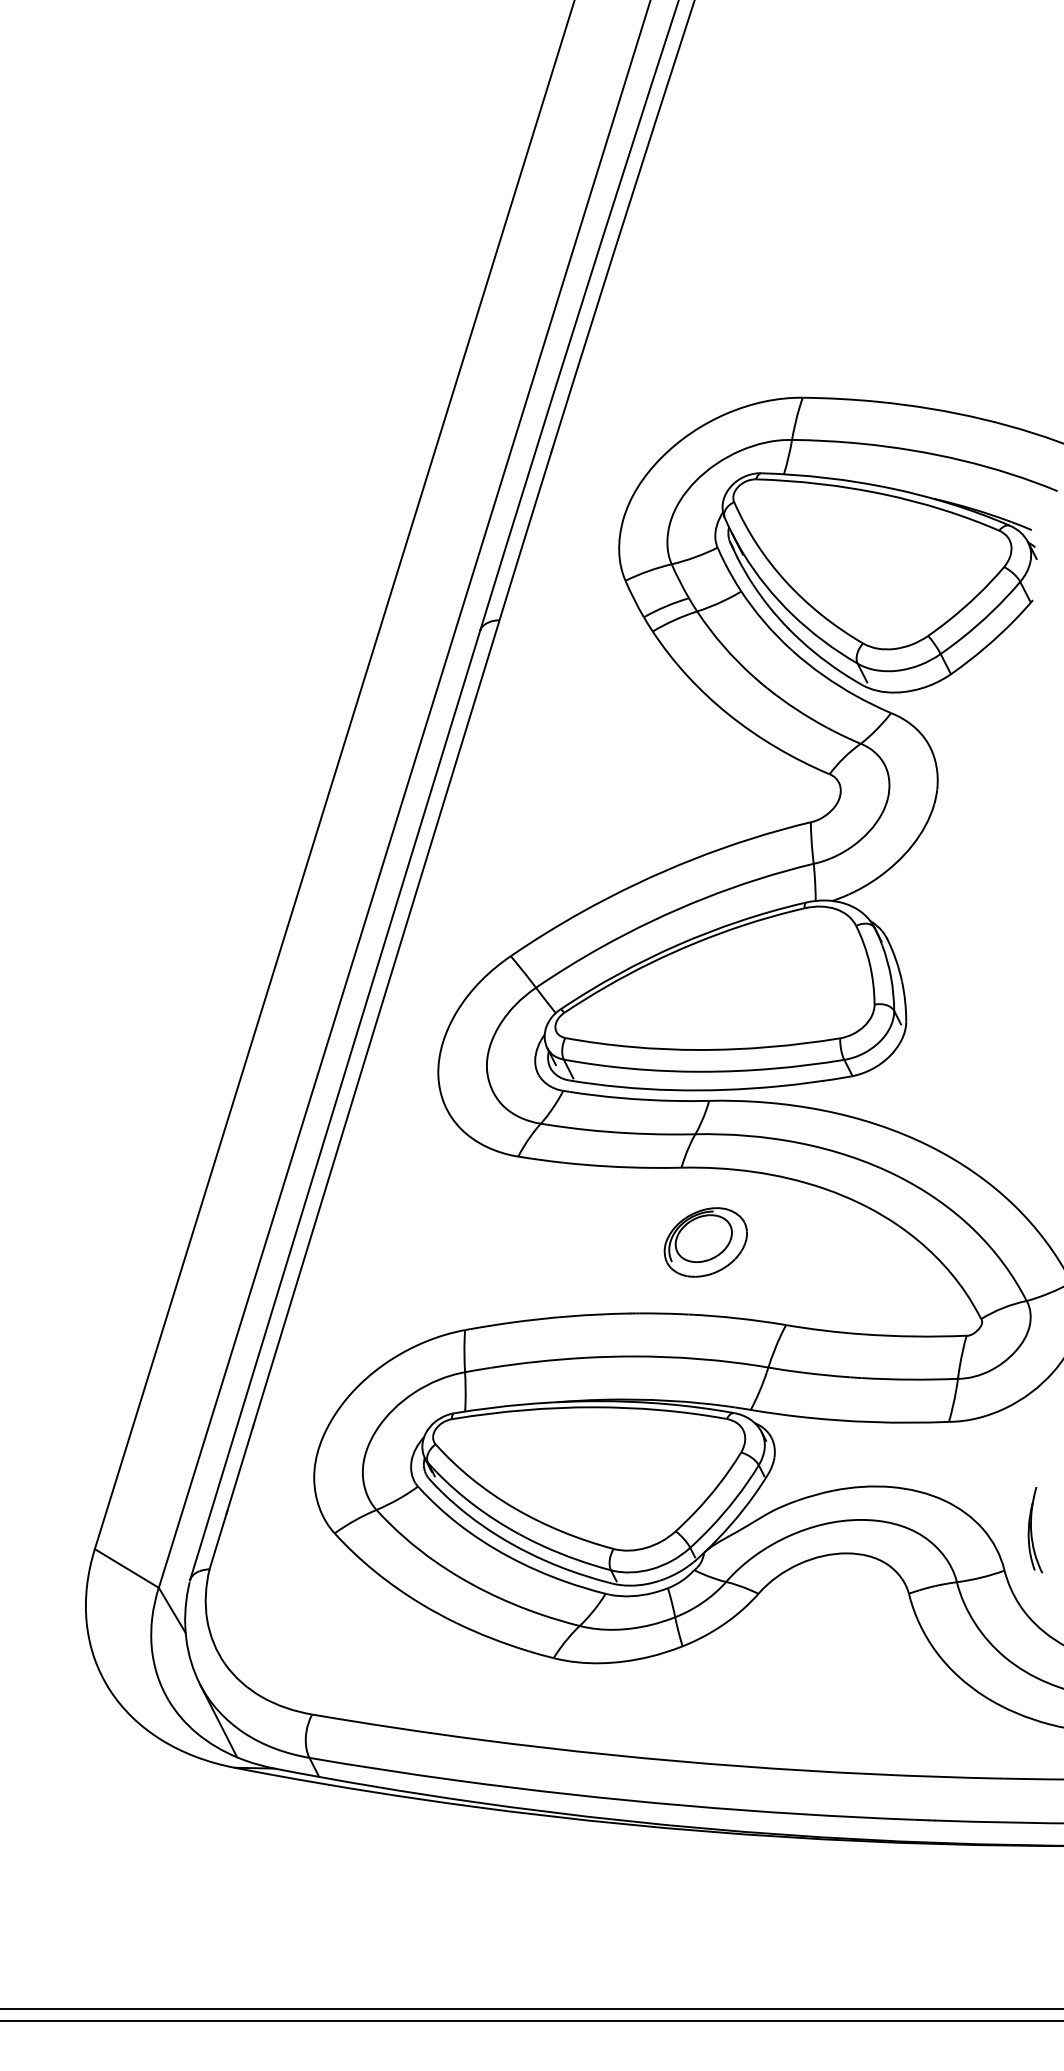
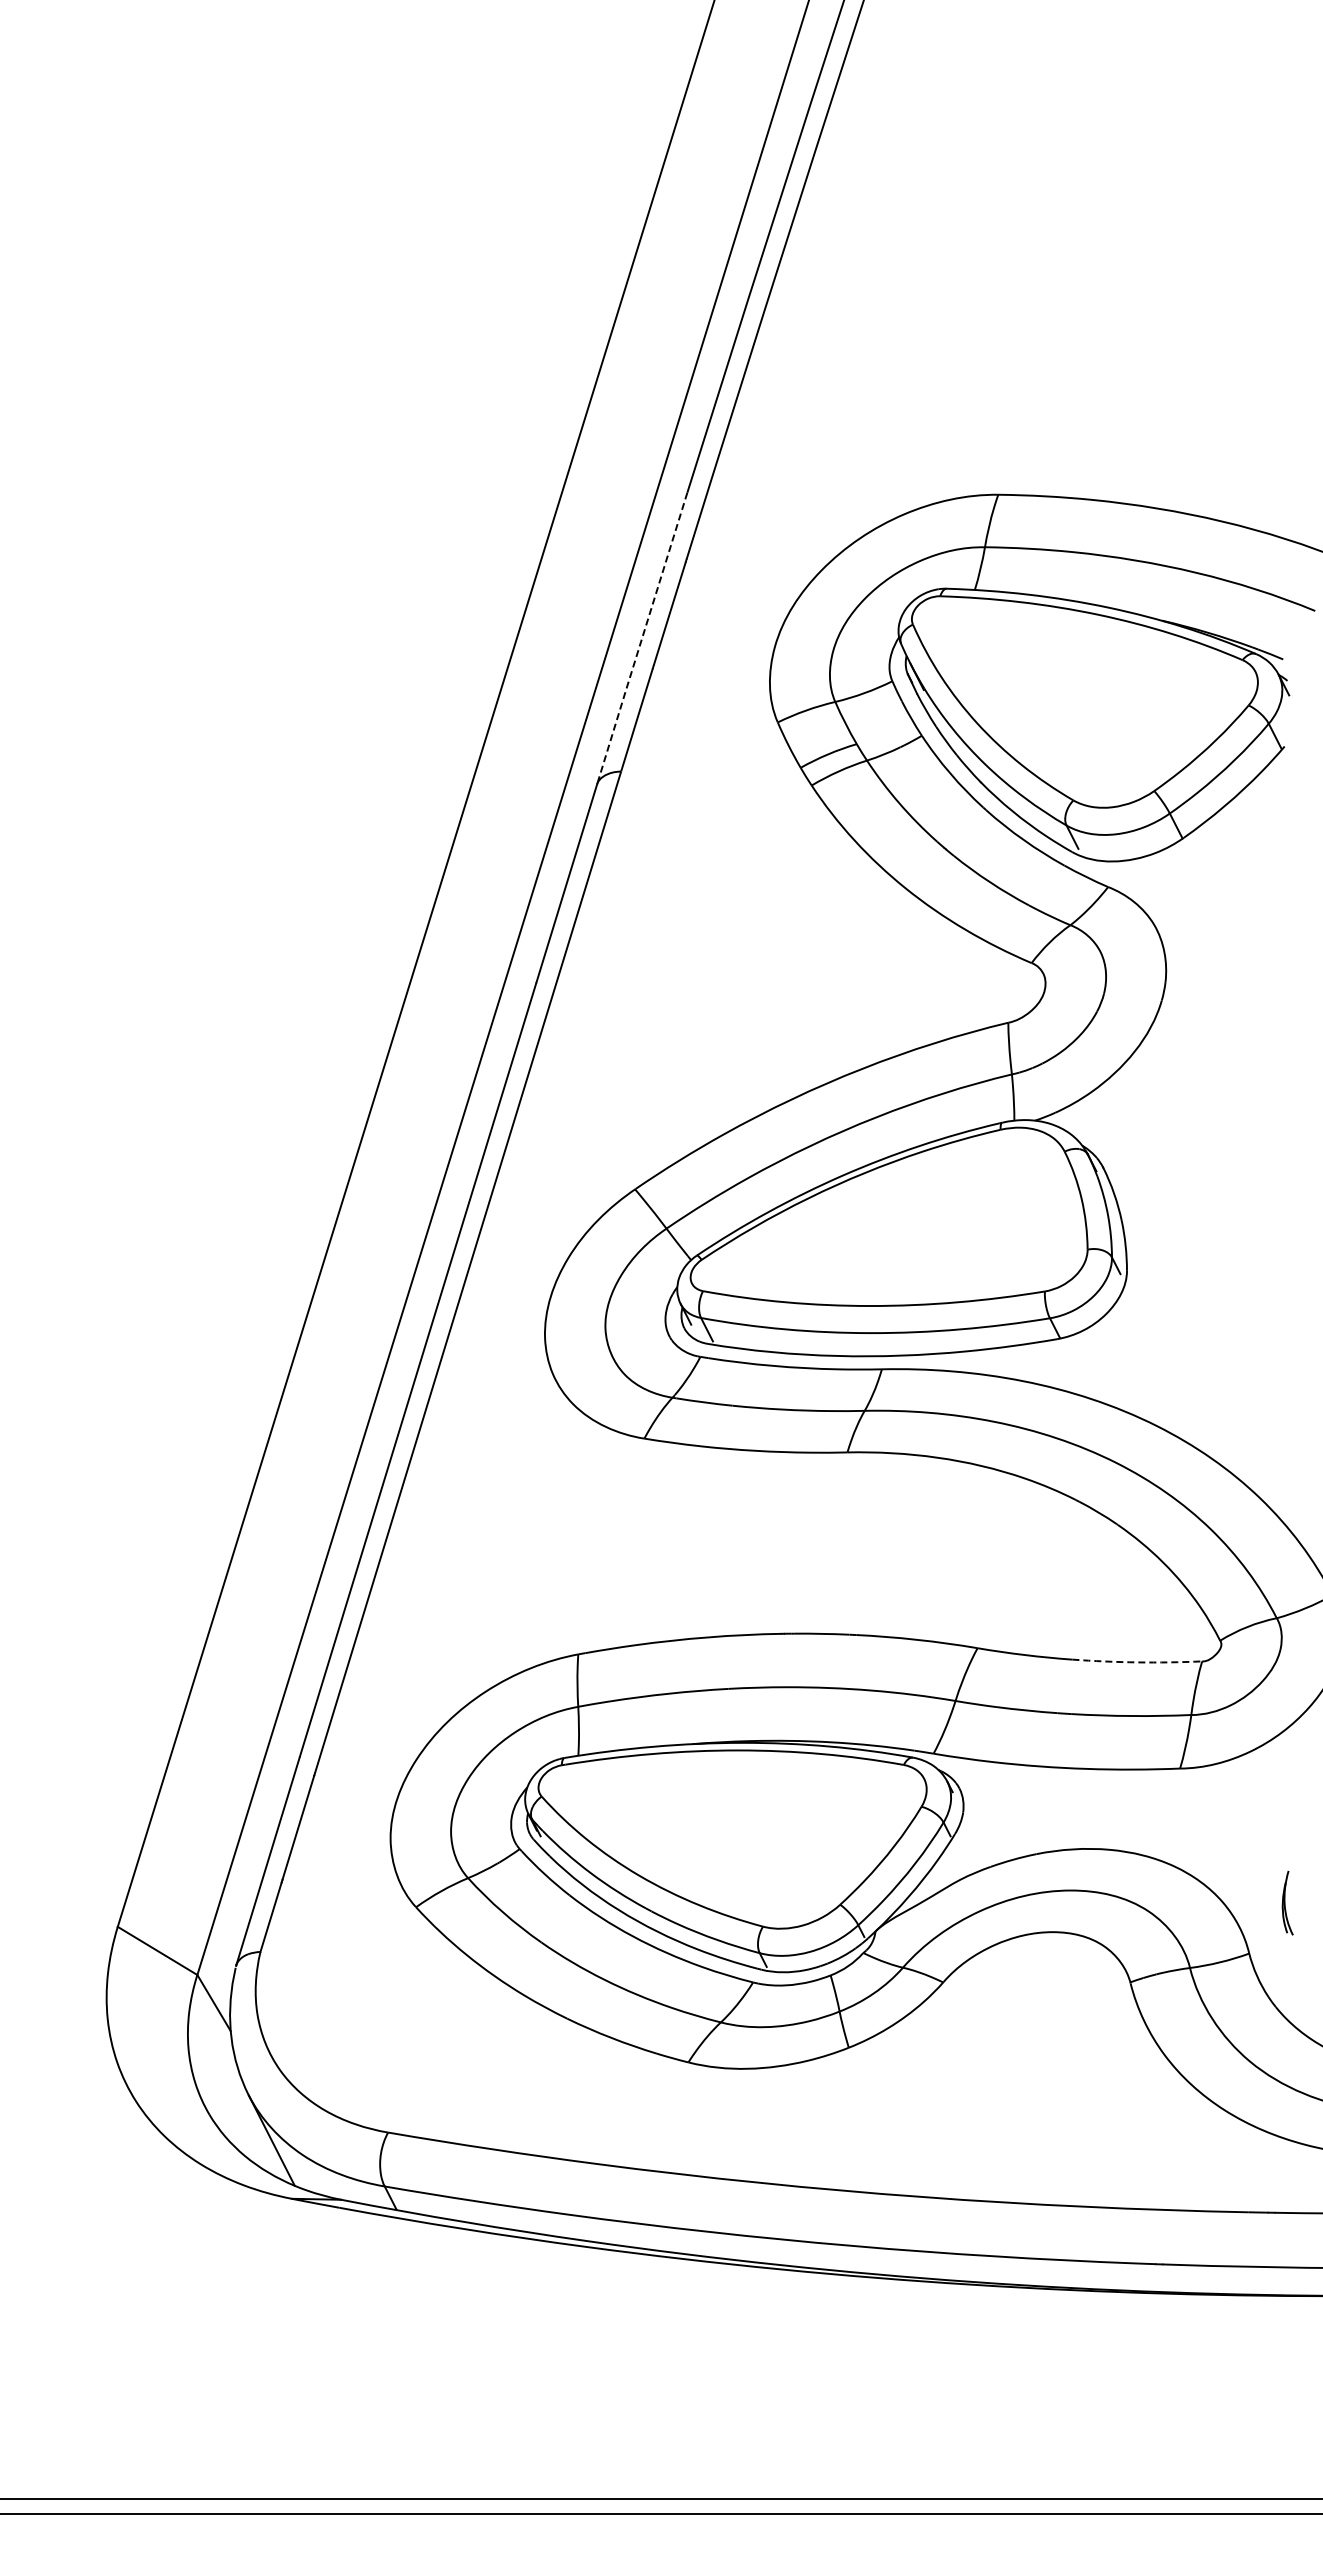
line: (515, 514) -> (641, 639), solid -> dashed
part: (705, 1241) -> (877, 1544), removed
arc: (914, 1336) -> (1137, 1662), solid -> dashed
part: (1035, 1529) -> (1287, 1902), size x0.6

